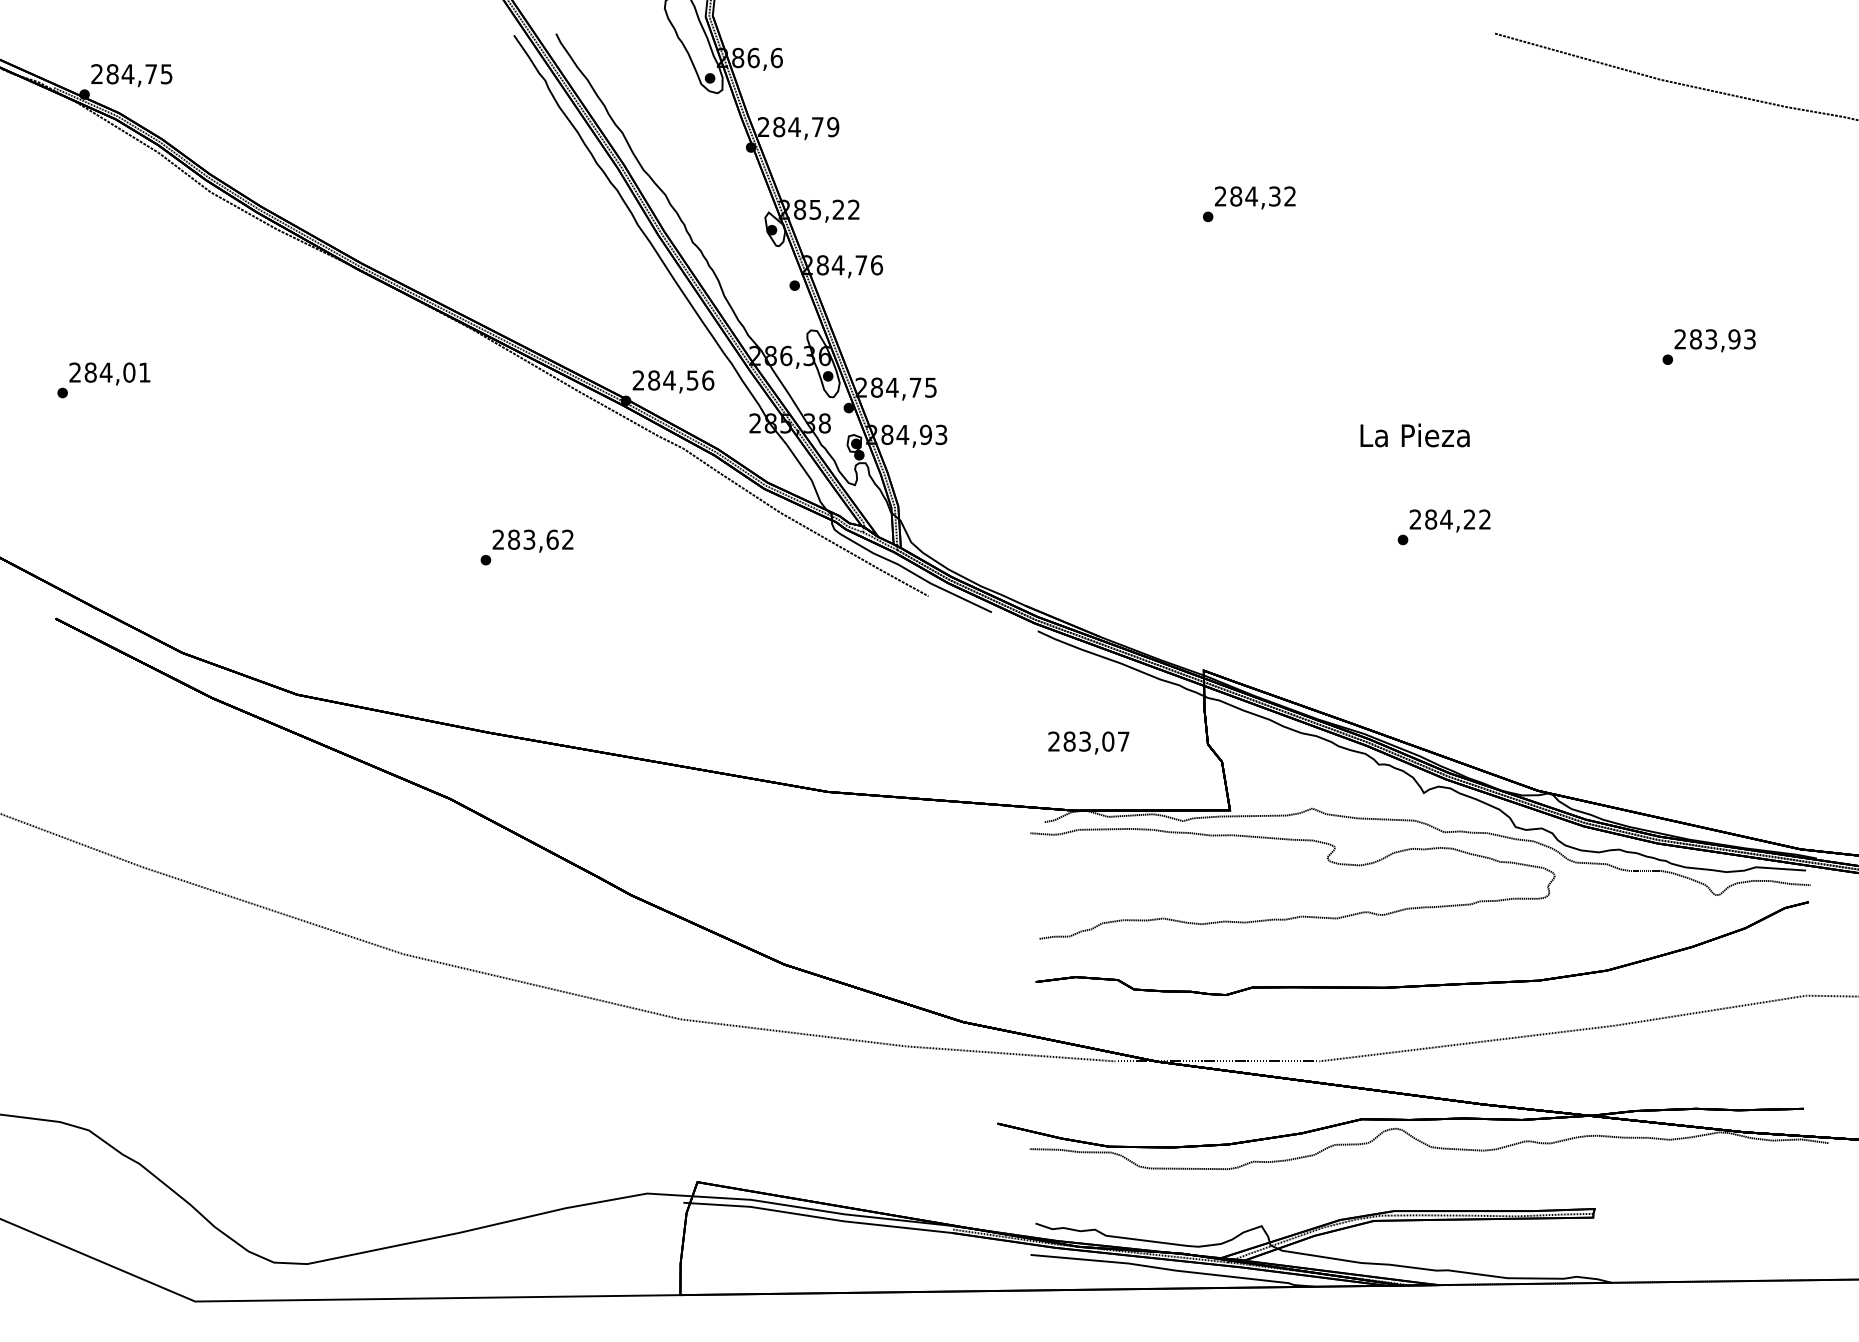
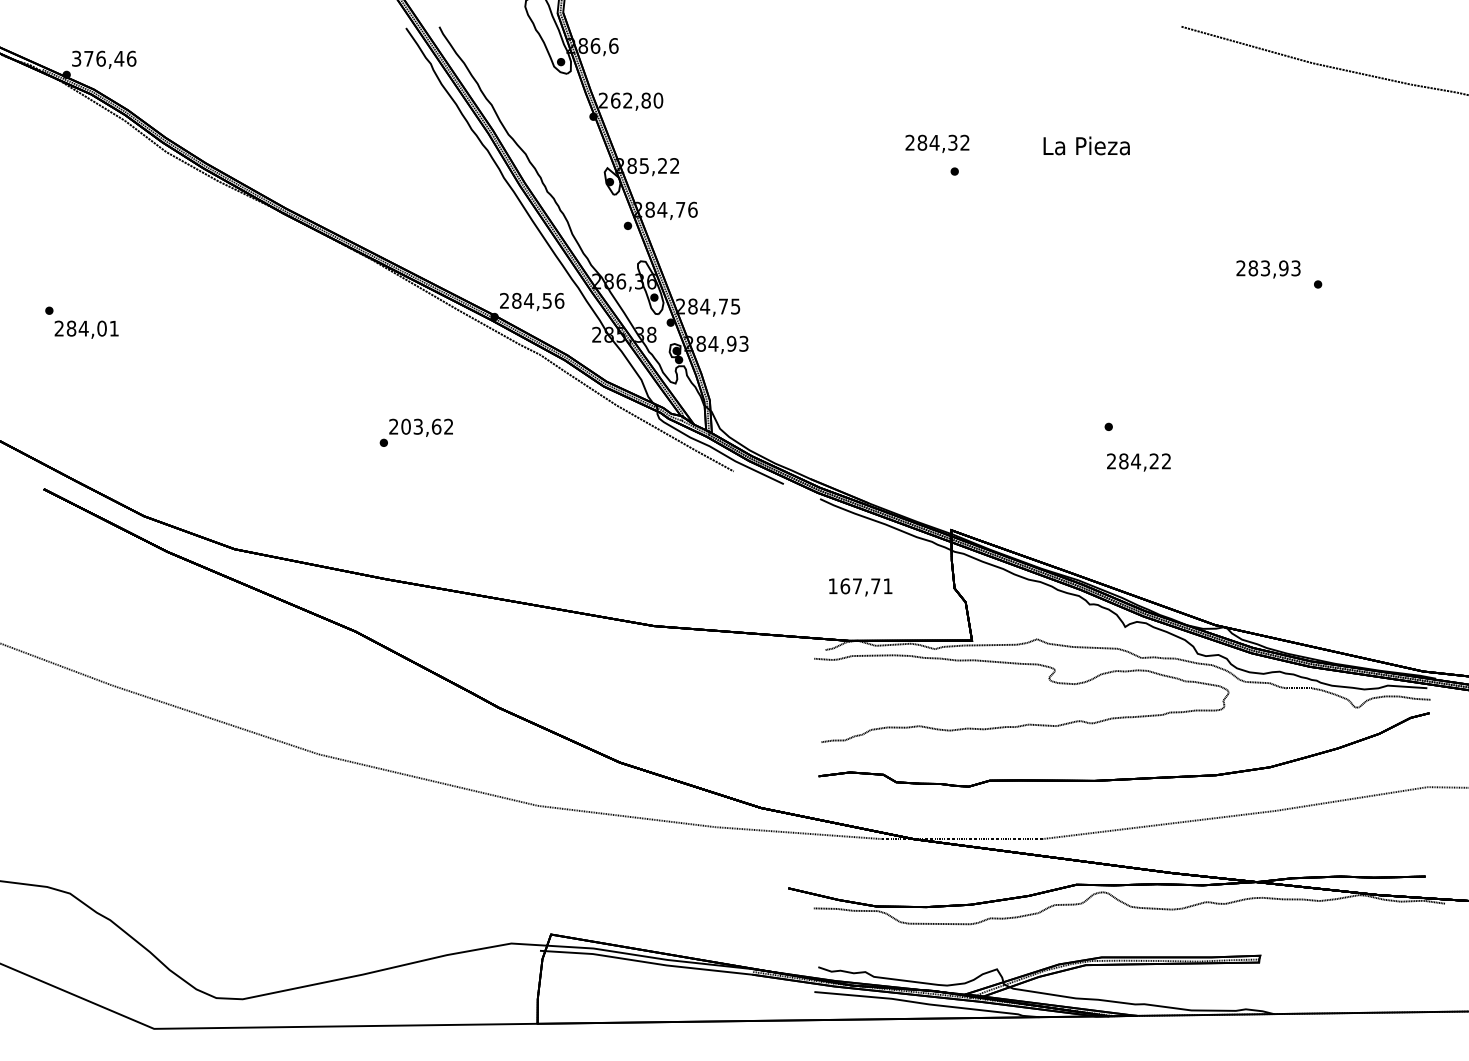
text: (131, 74) -> (103, 59), 284,75 -> 376,46
text: (806, 127) -> (637, 100), 284,79 -> 262,80
text: (1255, 197) -> (937, 143), moved
text: (1714, 340) -> (1268, 269), moved
text: (109, 373) -> (86, 329), moved
text: (1414, 435) -> (1086, 145), moved
text: (1449, 520) -> (1138, 462), moved
text: (514, 539) -> (406, 426), 283,62 -> 203,62
text: (1088, 741) -> (860, 586), 283,07 -> 167,71

